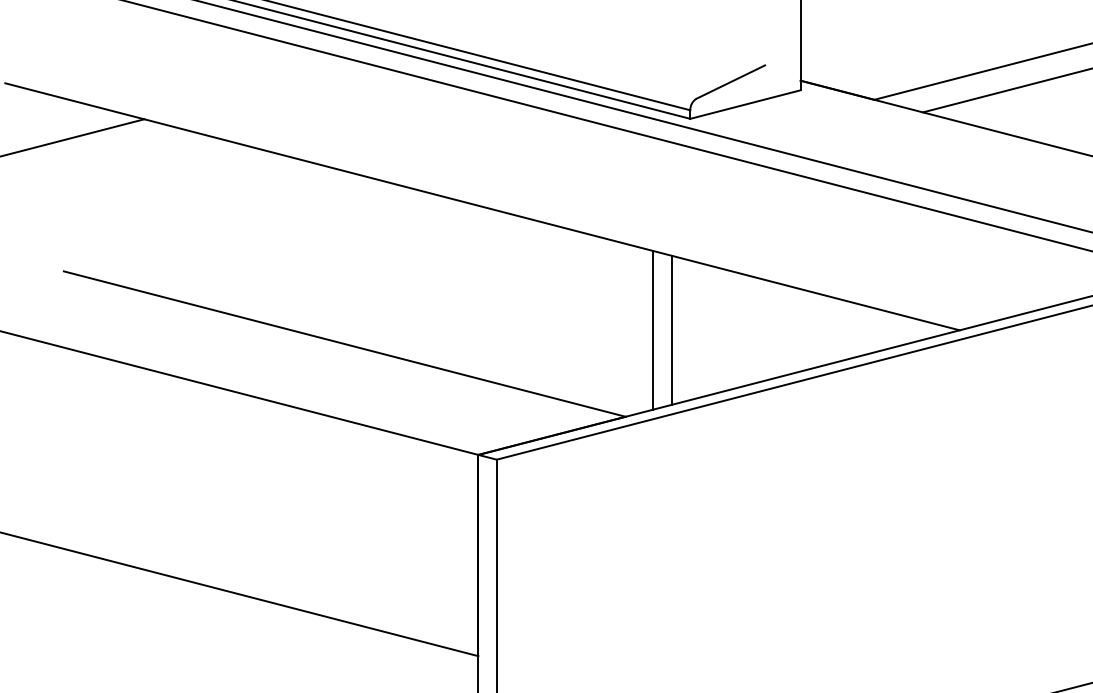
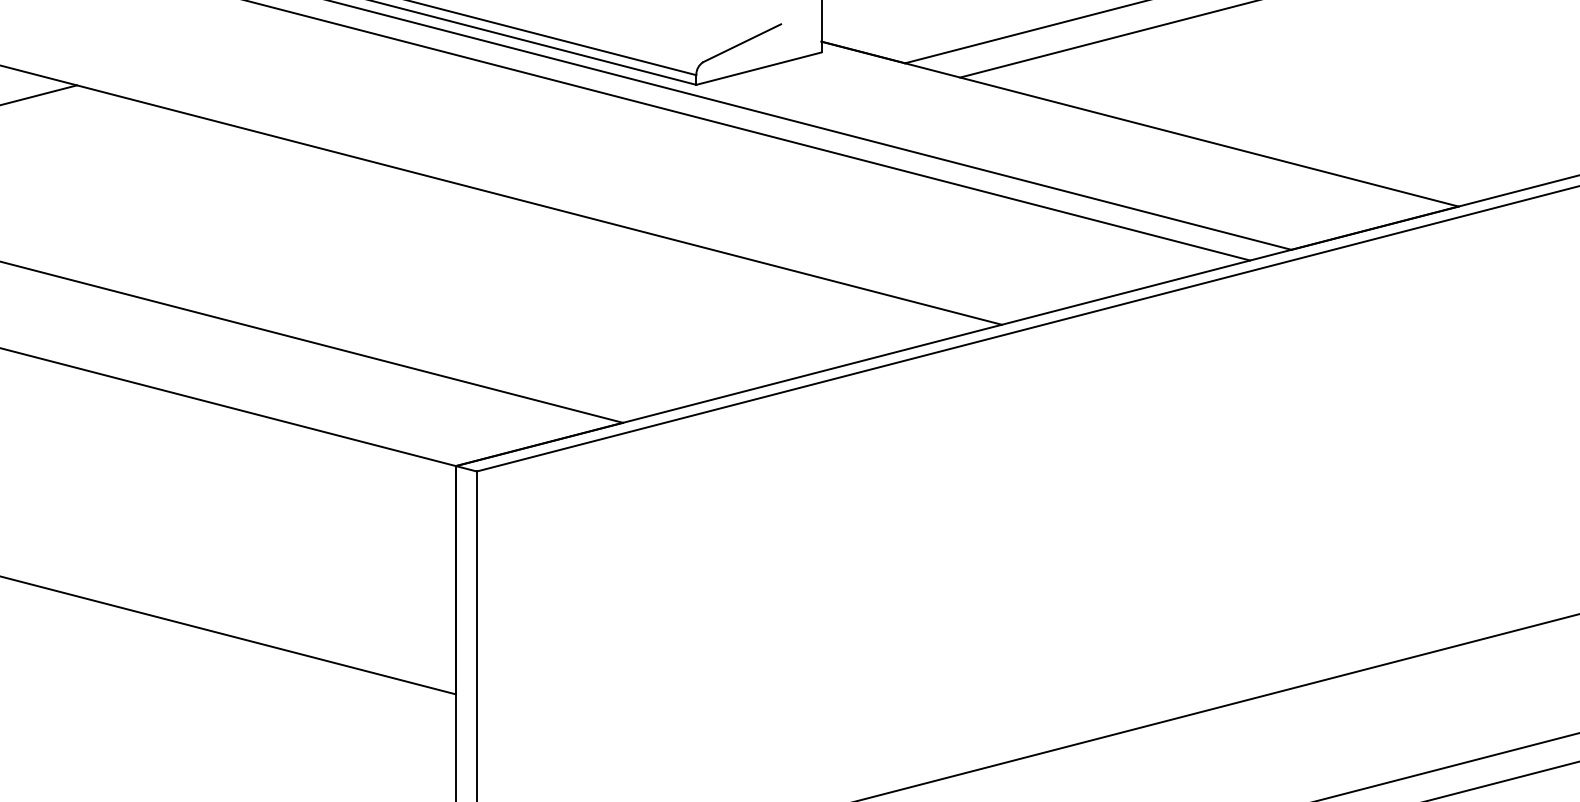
line: (653, 330) -> (654, 324), removed
line: (671, 330) -> (675, 324), removed

